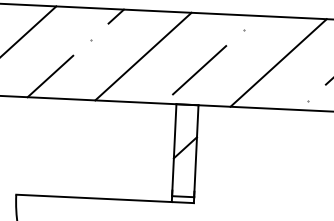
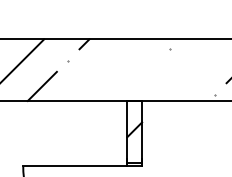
line: (142, 55) -> (103, 69), removed
line: (278, 61) -> (194, 69), removed
line: (199, 70) -> (141, 77), removed

